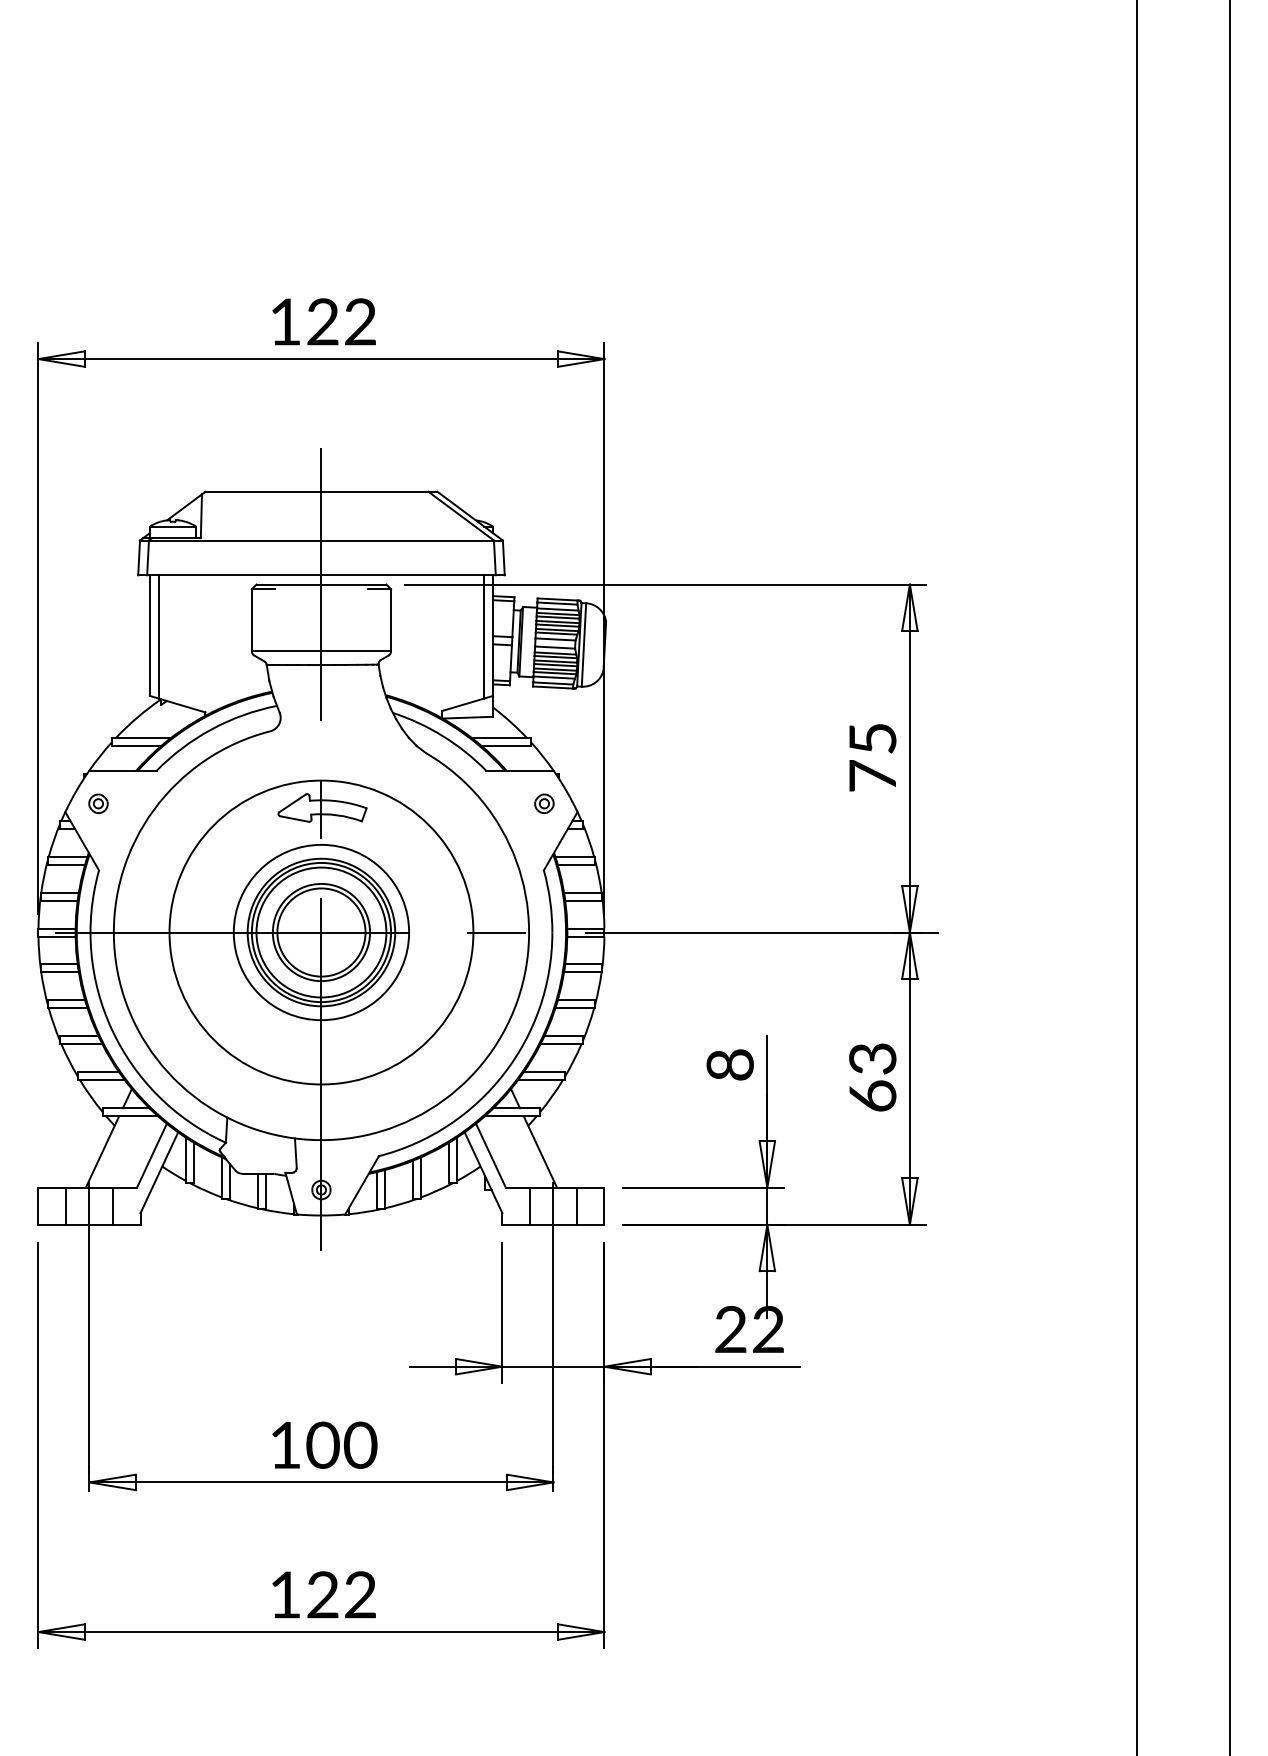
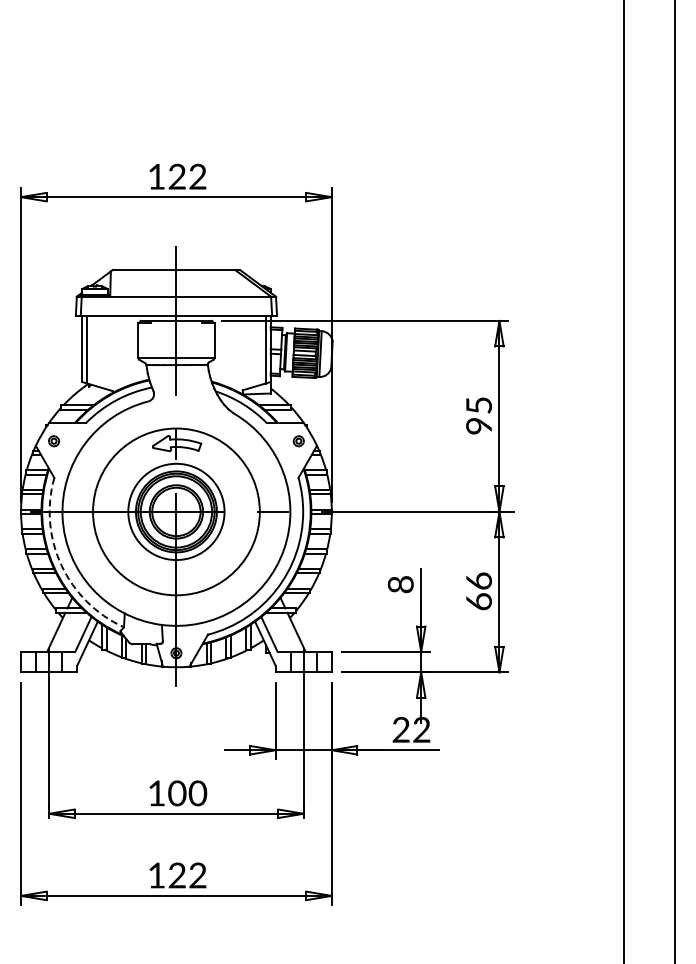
text: (871, 775) -> (478, 425), 75 -> 95
arc: (112, 1030) -> (61, 565), solid -> dashed
text: (871, 1057) -> (478, 580), 63 -> 66

